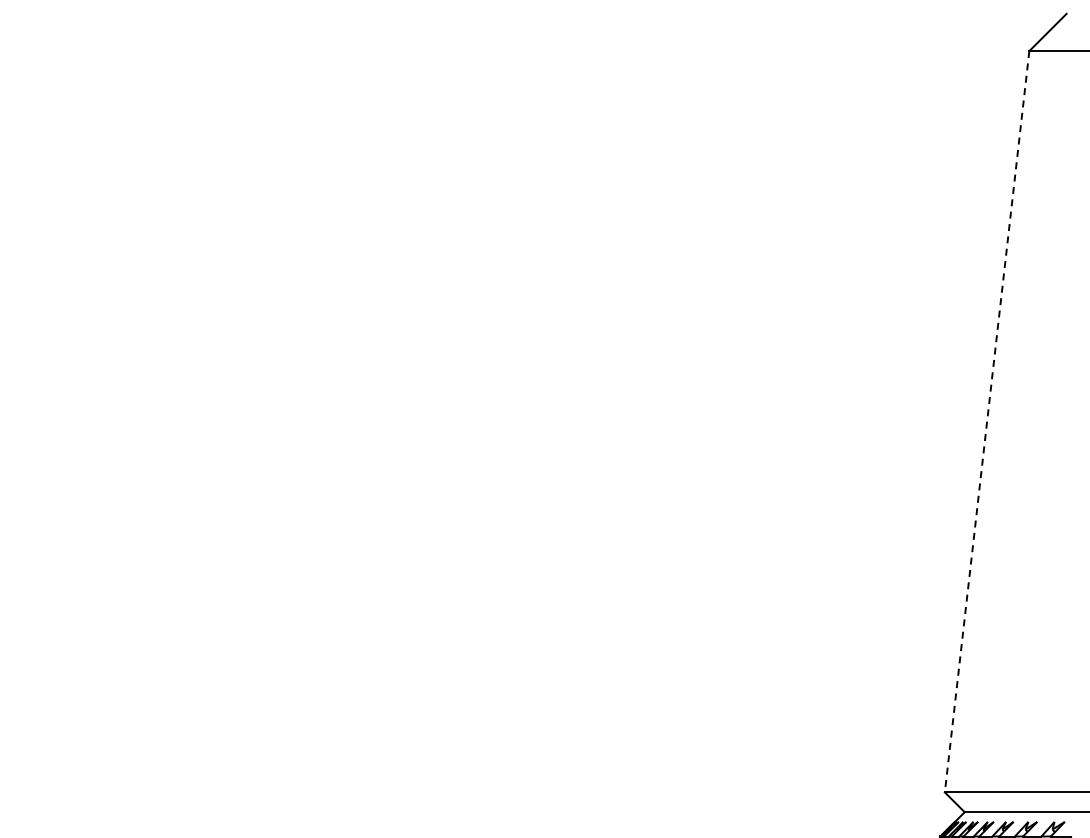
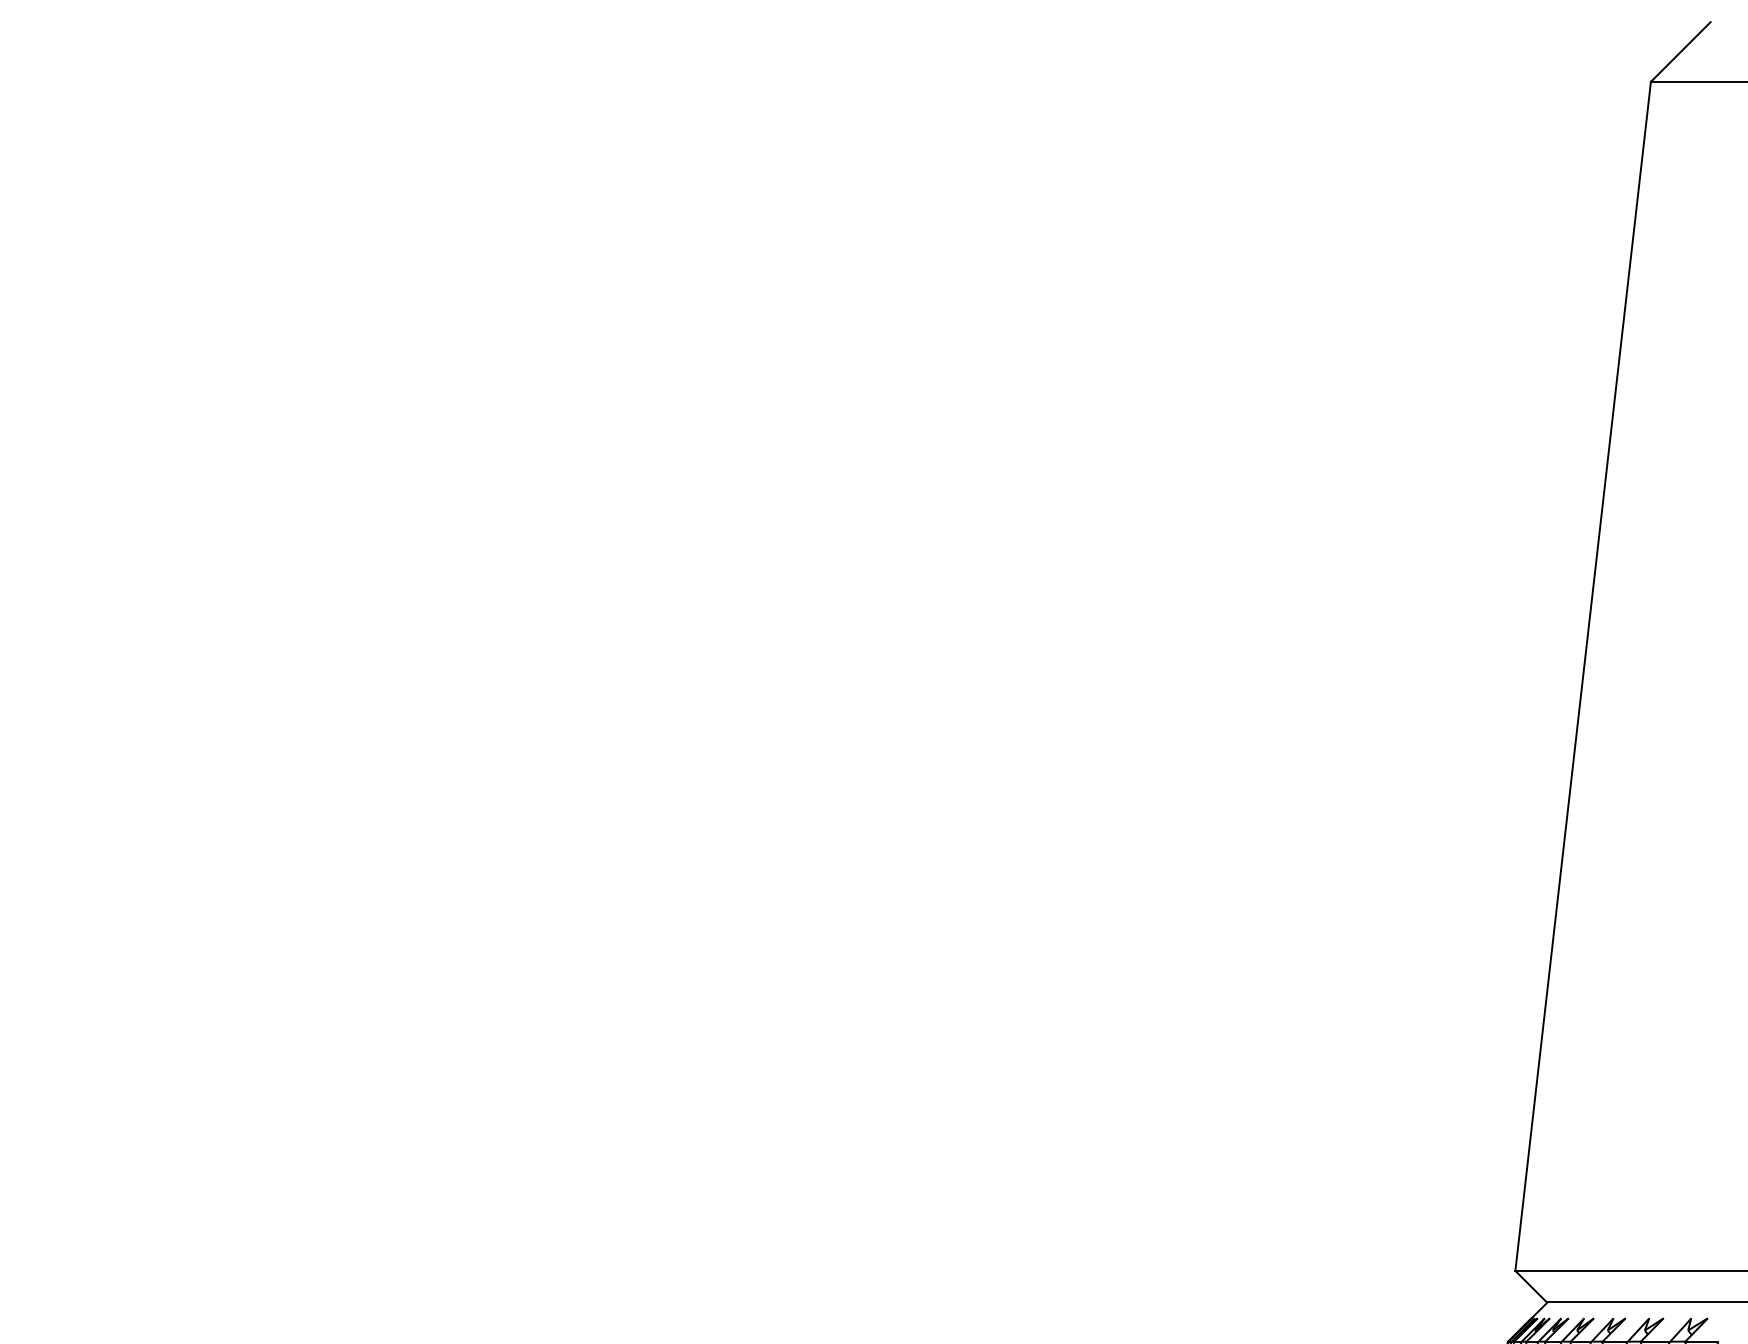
line: (987, 422) -> (1583, 677), dashed -> solid

